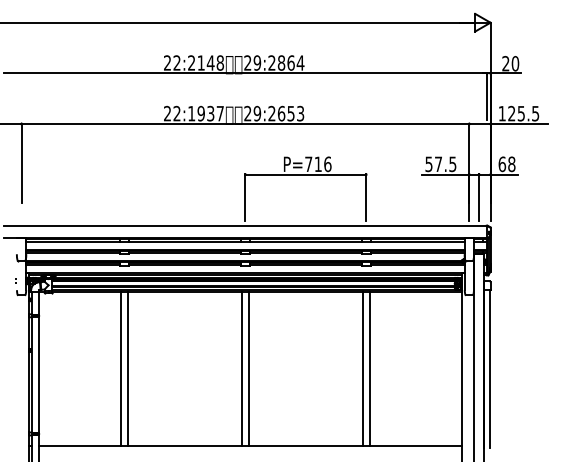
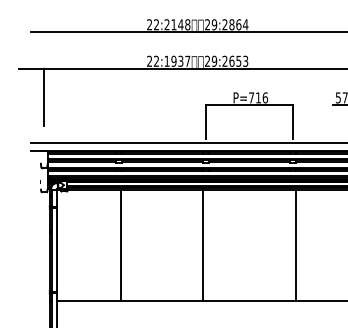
line: (121, 368) -> (116, 245), removed
line: (248, 368) -> (208, 245), removed
line: (362, 368) -> (290, 245), removed

